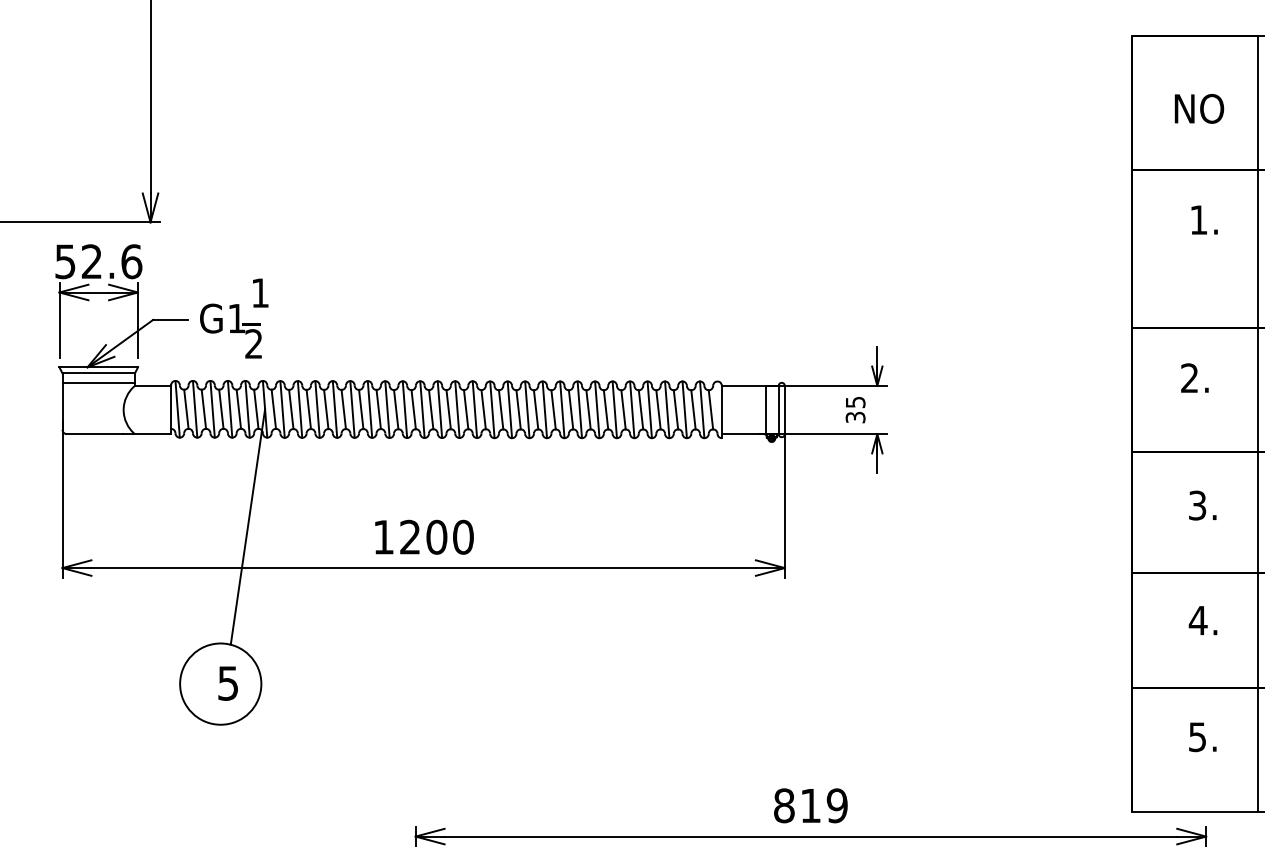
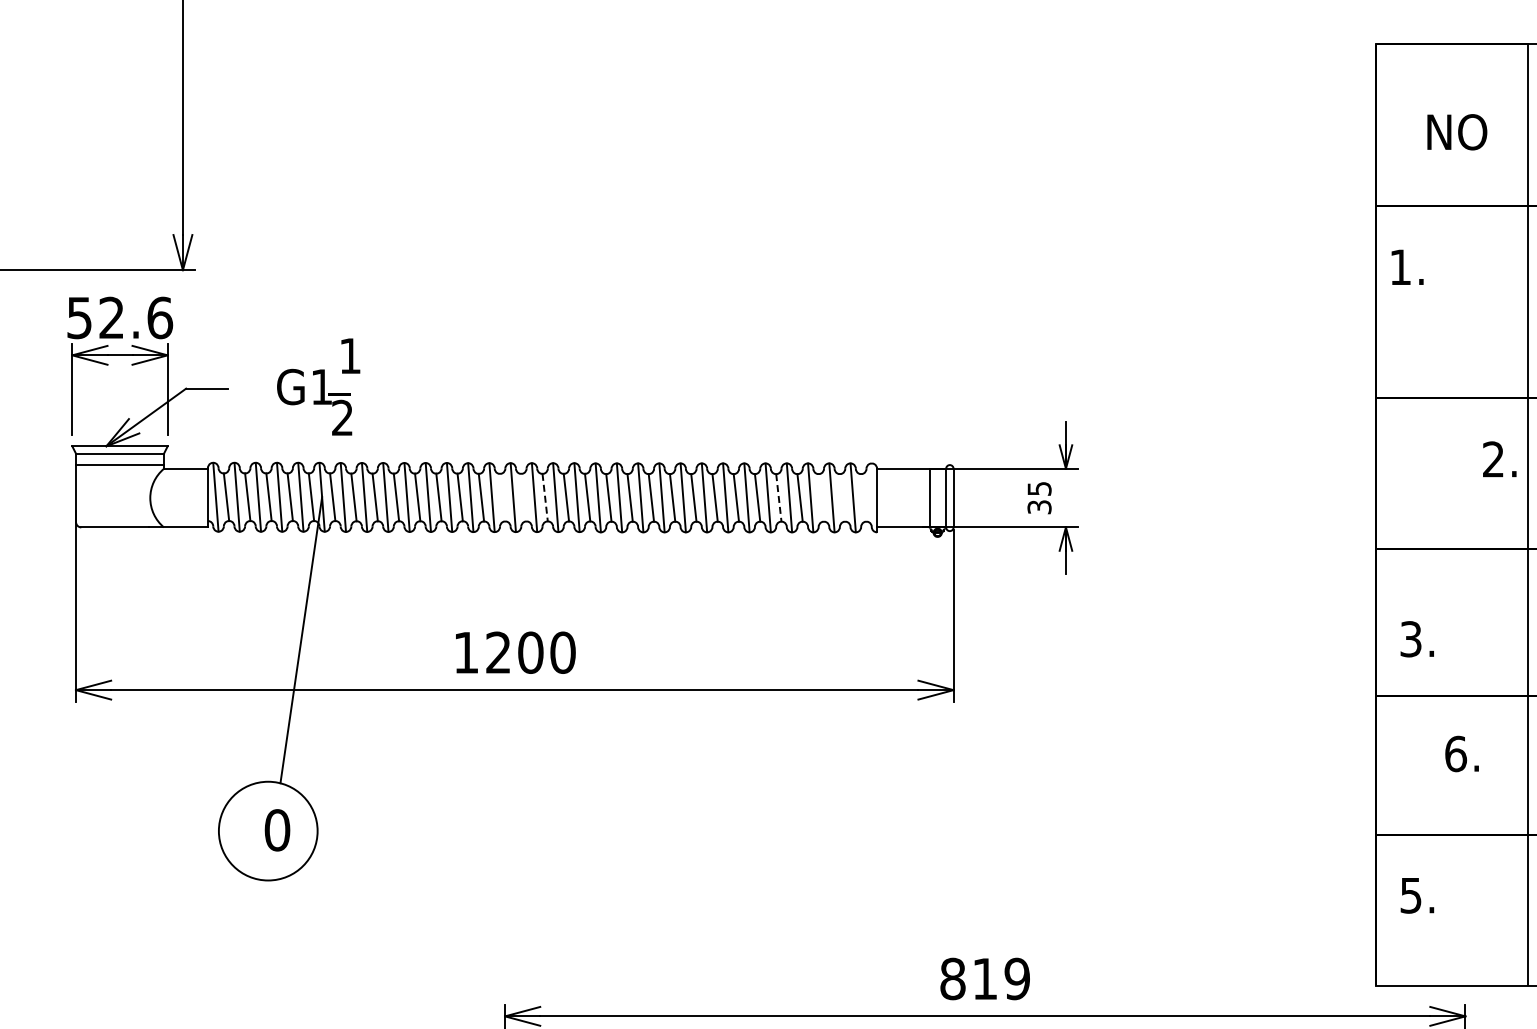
text: (1204, 219) -> (1407, 266), moved
text: (234, 318) -> (318, 386), moved
text: (1194, 378) -> (1499, 459), moved
line: (413, 409) -> (502, 497), removed
line: (430, 409) -> (523, 497), removed
line: (448, 409) -> (545, 497), solid -> dashed
line: (640, 409) -> (778, 497), solid -> dashed
line: (675, 409) -> (820, 497), removed
line: (693, 409) -> (842, 497), removed
line: (710, 409) -> (863, 497), removed
text: (1202, 505) -> (1416, 639), moved
text: (1197, 620) -> (1455, 753), 4. -> 6.
text: (228, 683) -> (277, 830), 5 -> 0
text: (1202, 737) -> (1417, 895), moved

